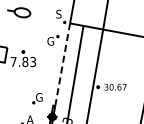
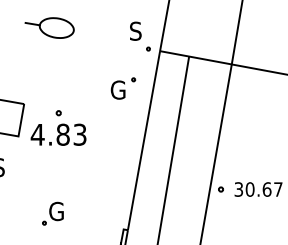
text: (13, 61) -> (37, 133), 7.83 -> 4.83
line: (62, 64) -> (143, 140), dashed -> solid
part: (37, 98) -> (52, 213), moved

